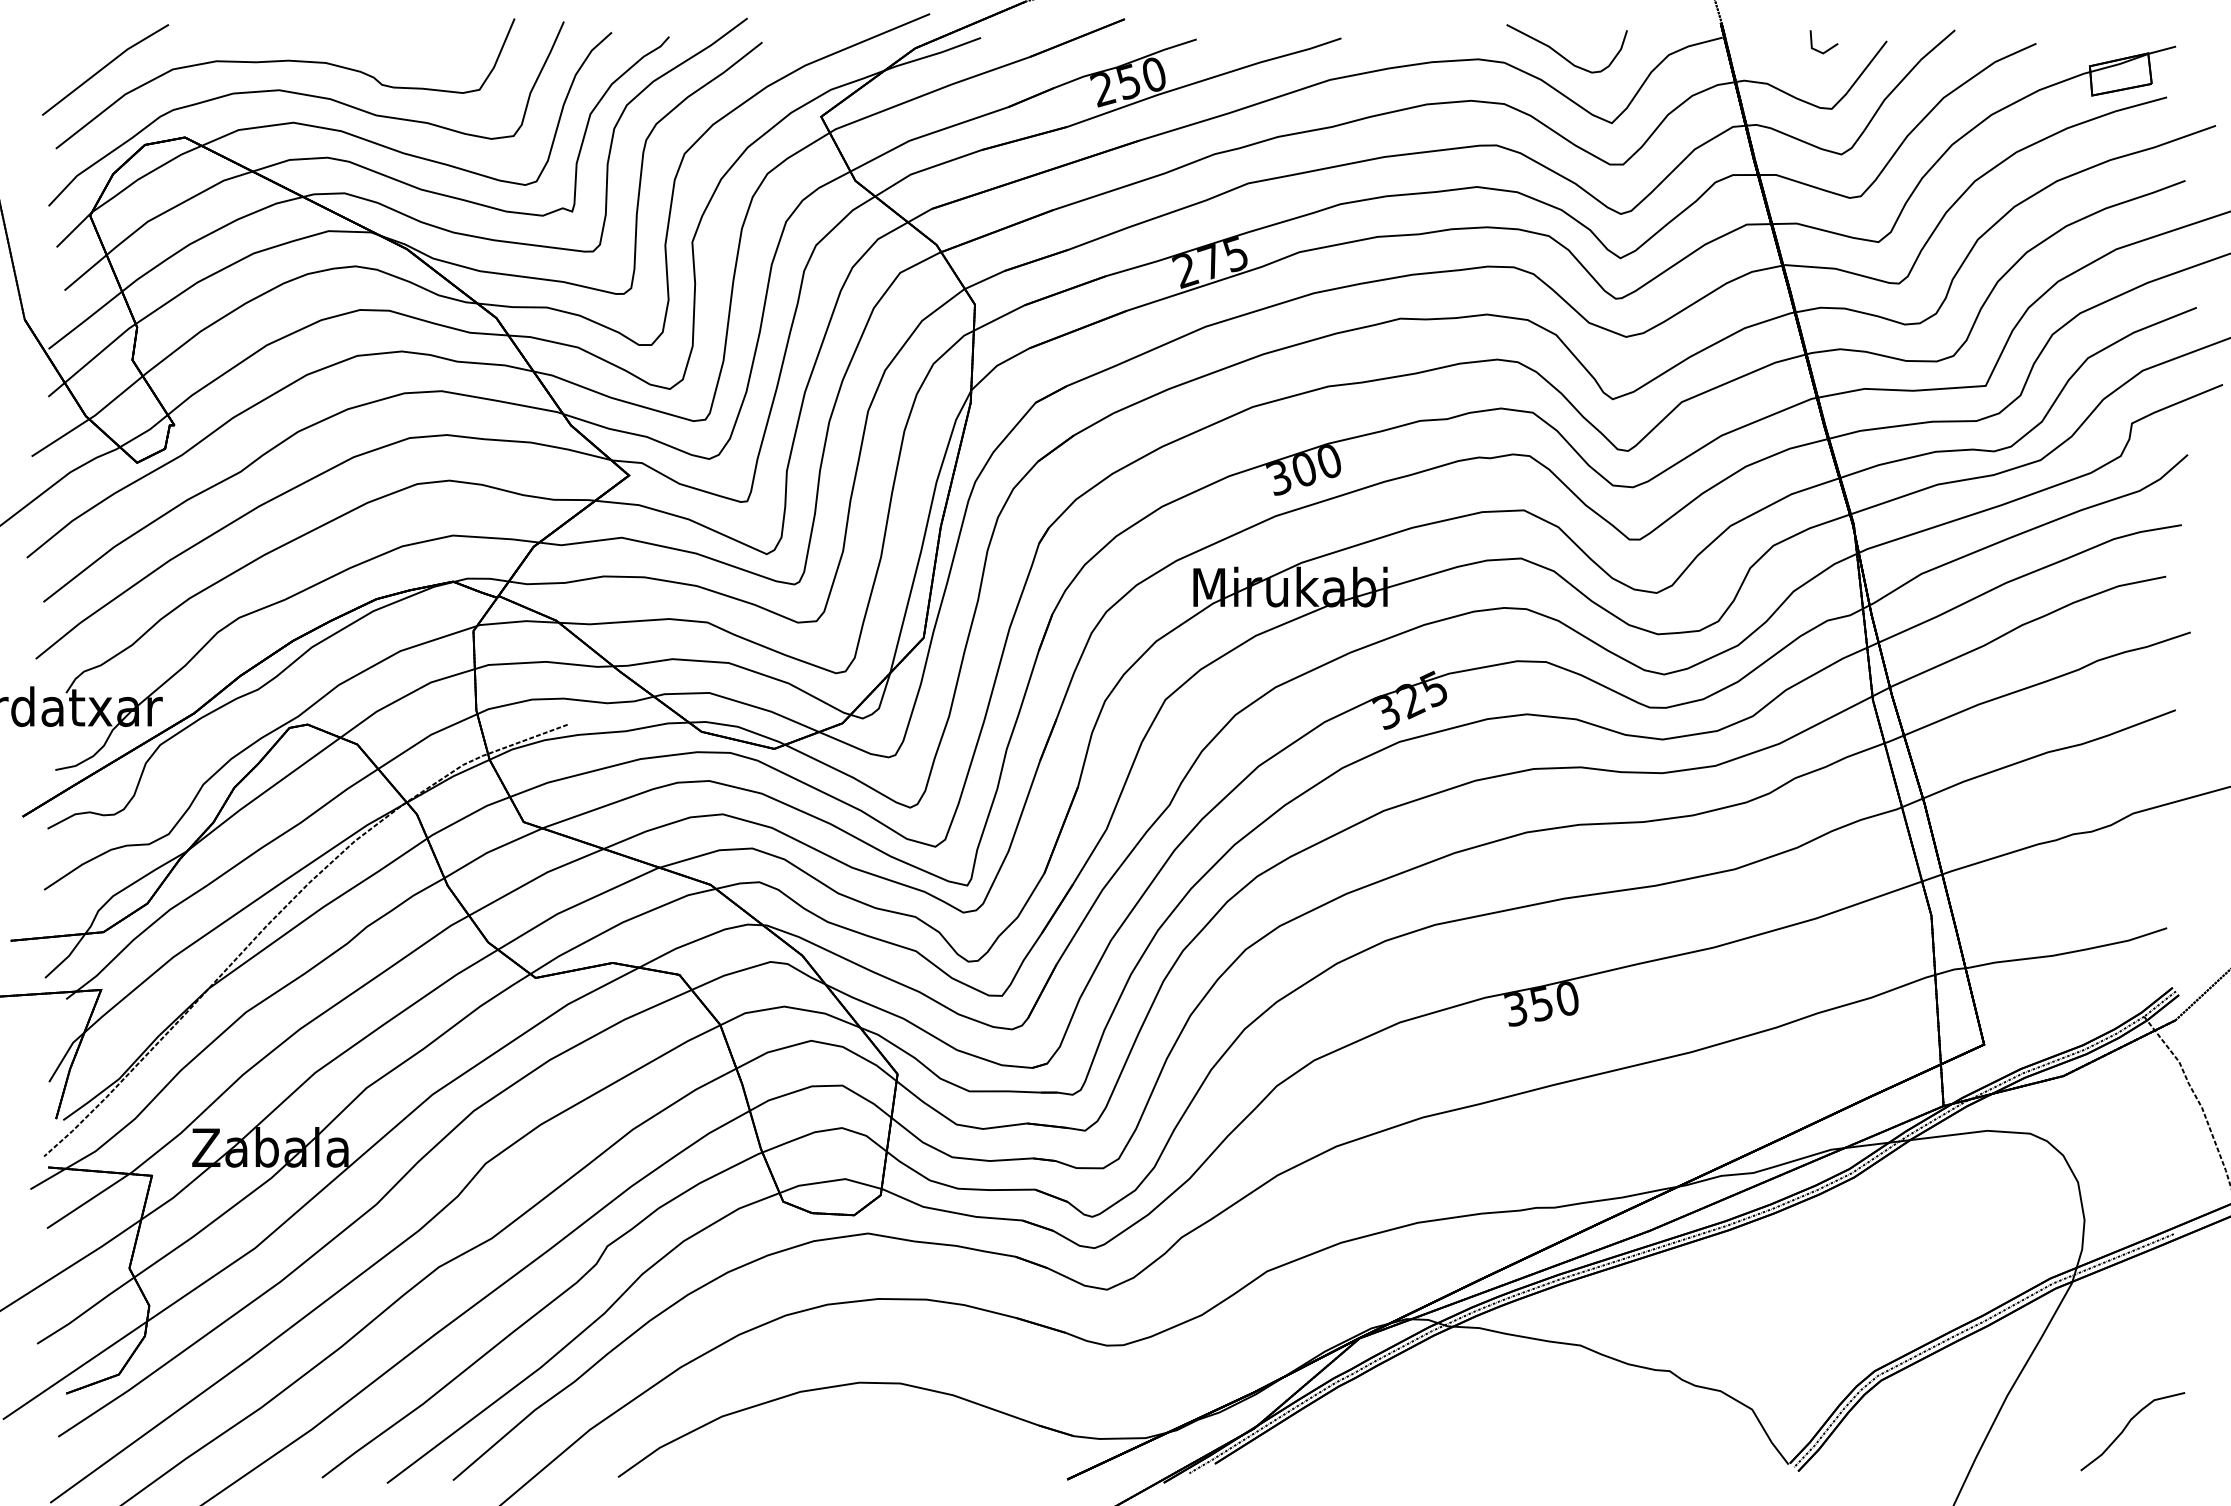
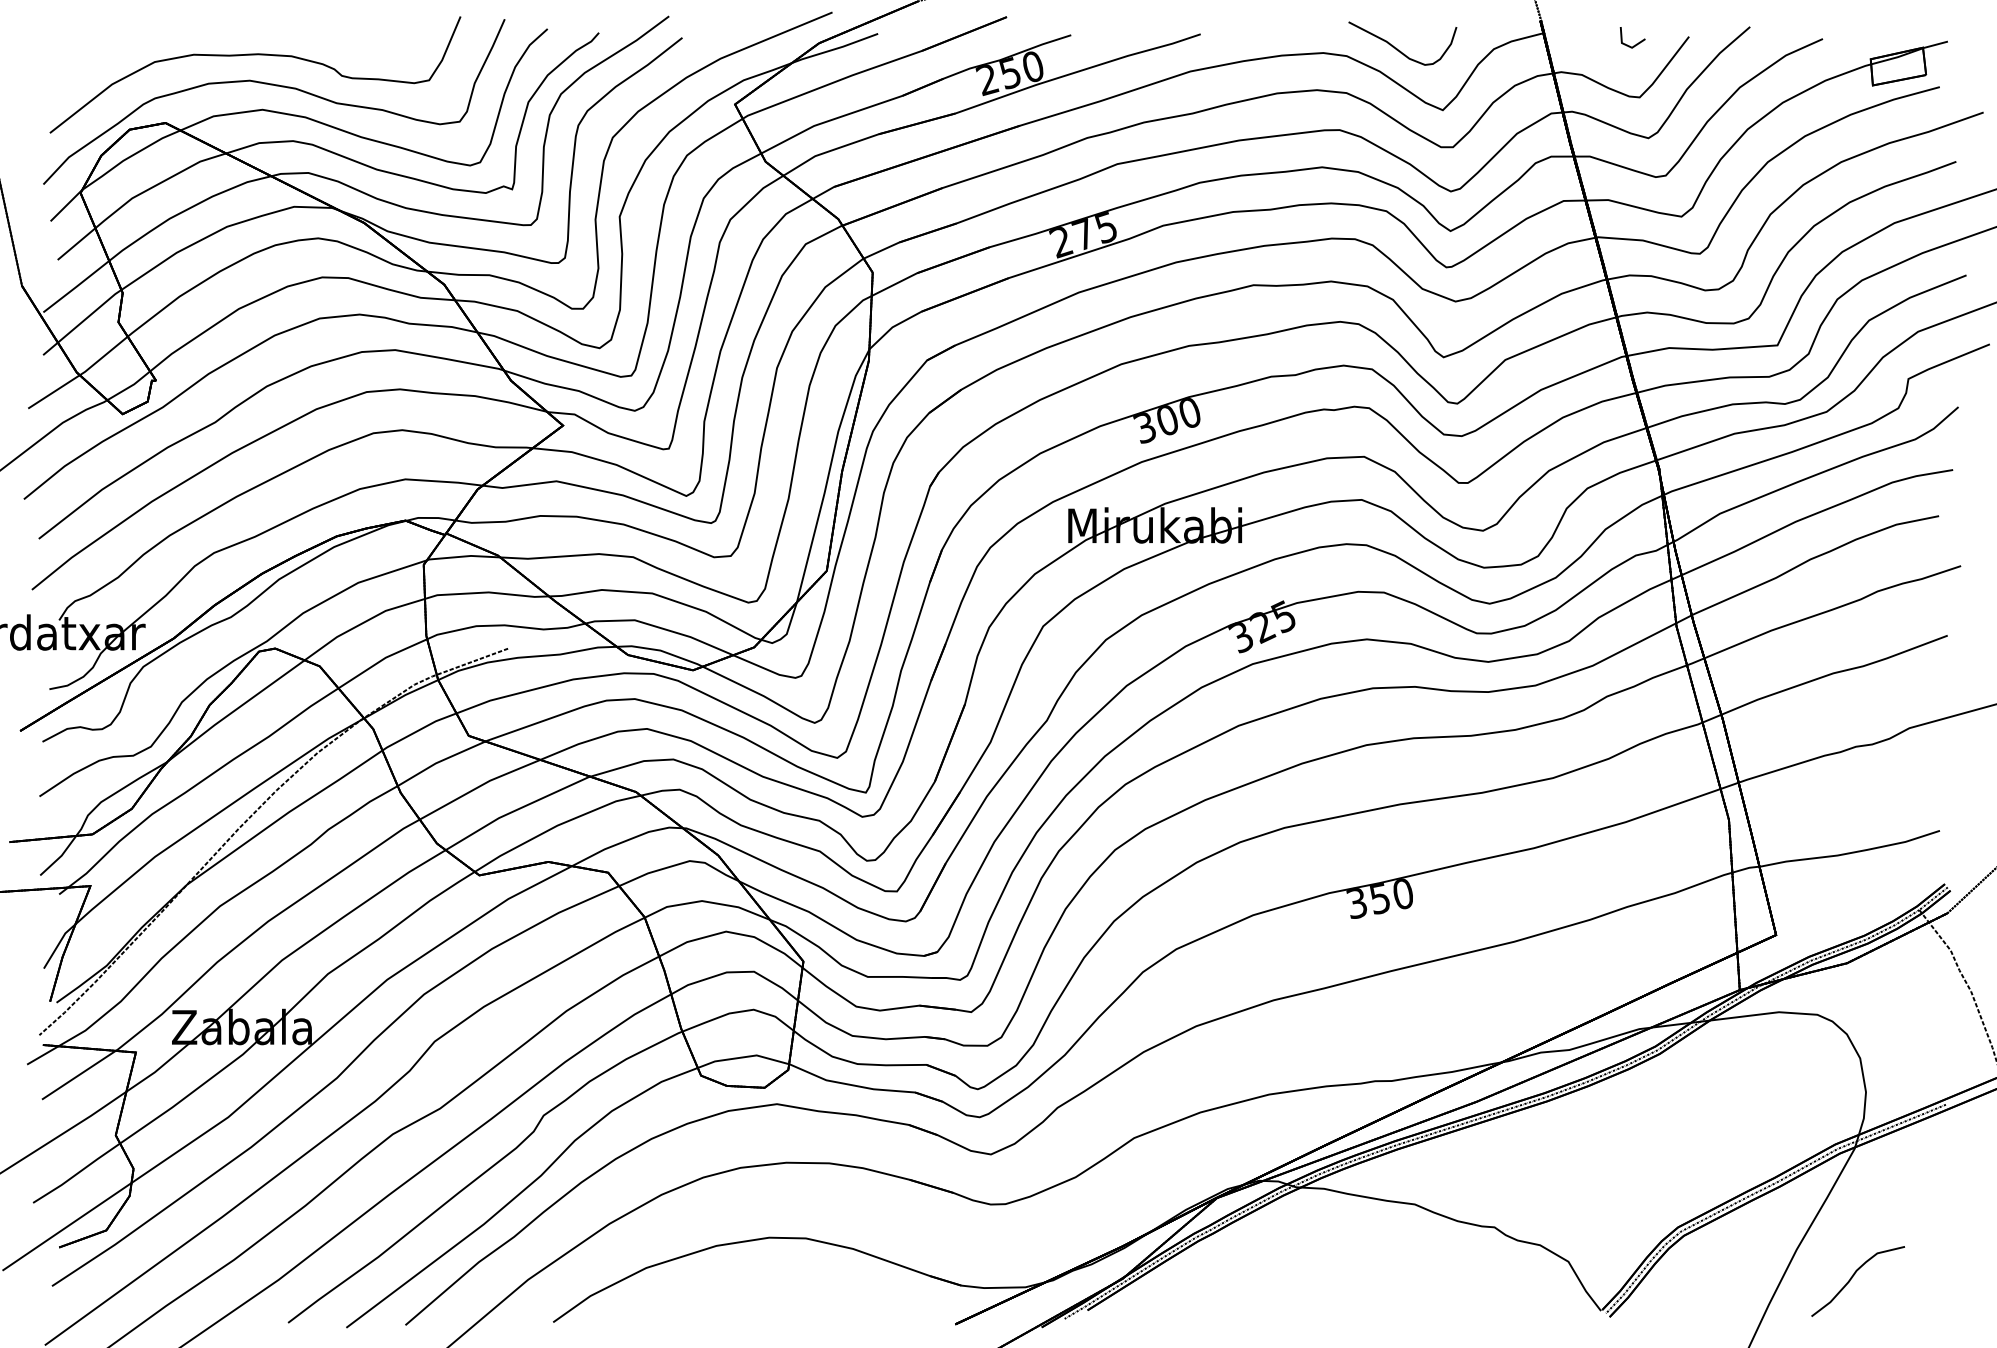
line: (104, 68) -> (93, 61), removed
curve: (2127, 1426) -> (1853, 1276), moved

